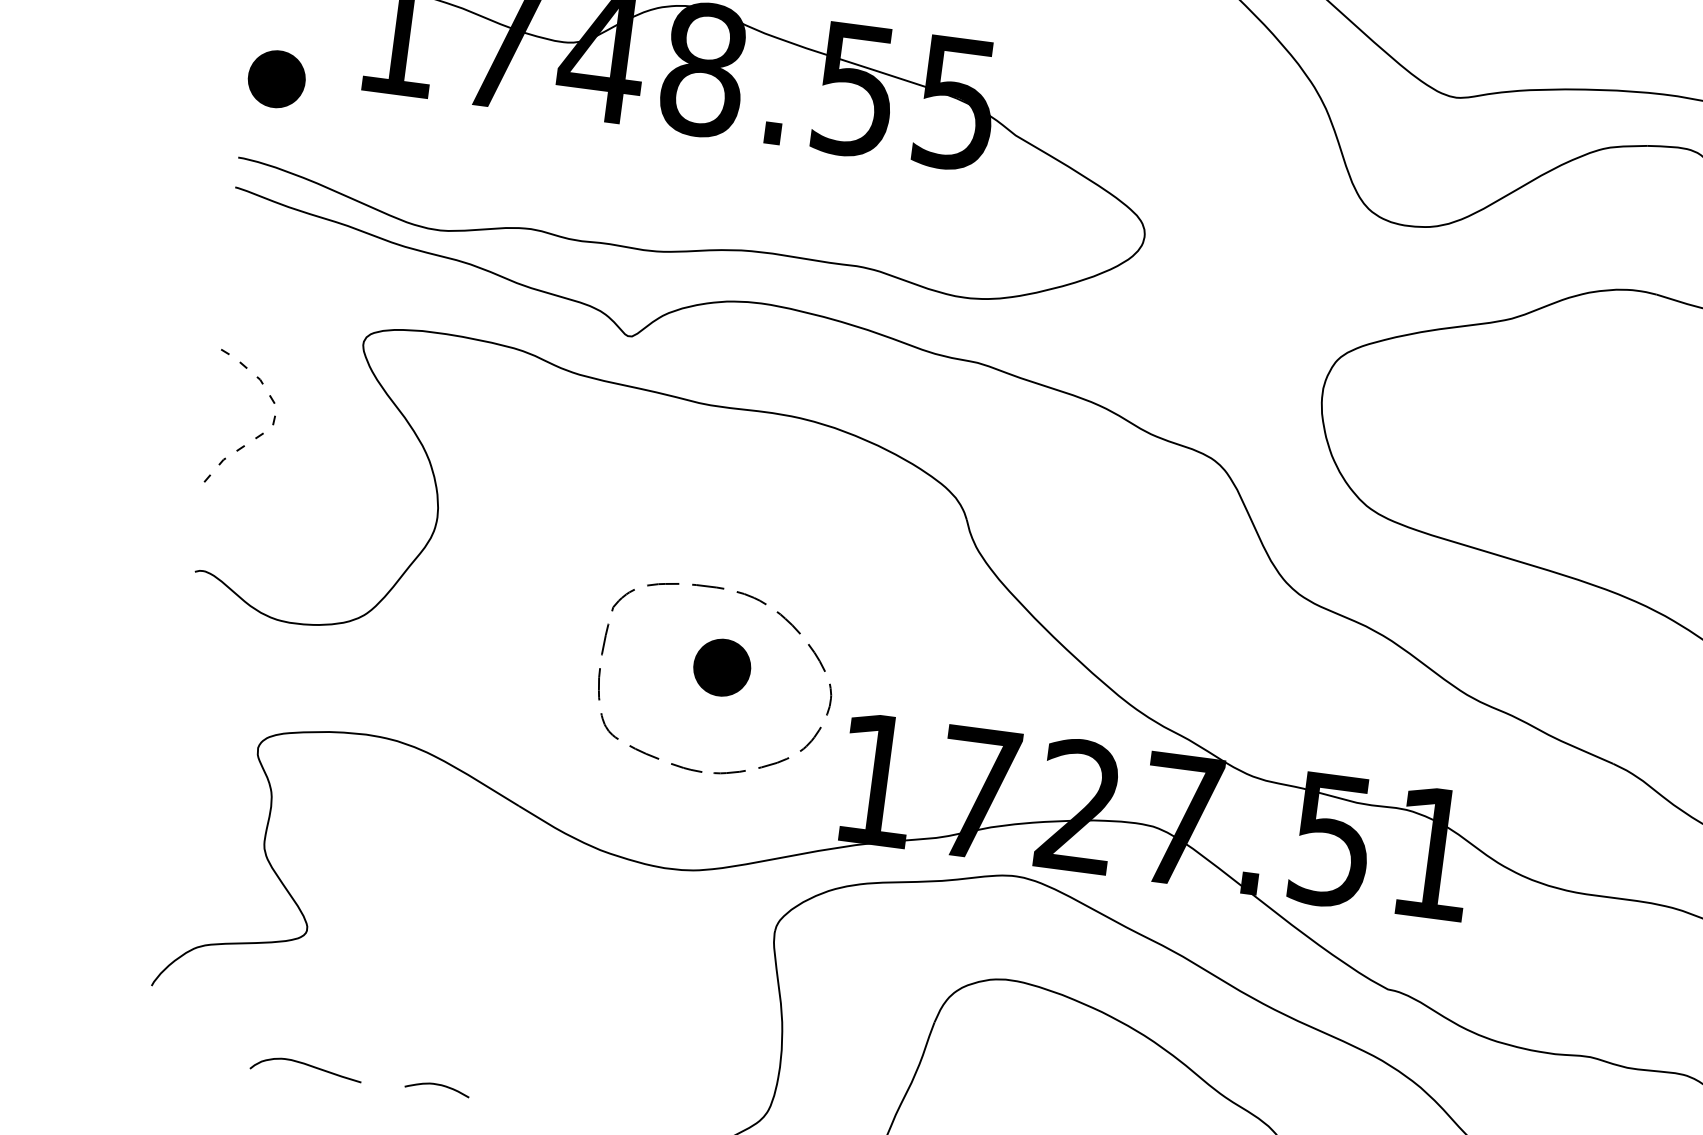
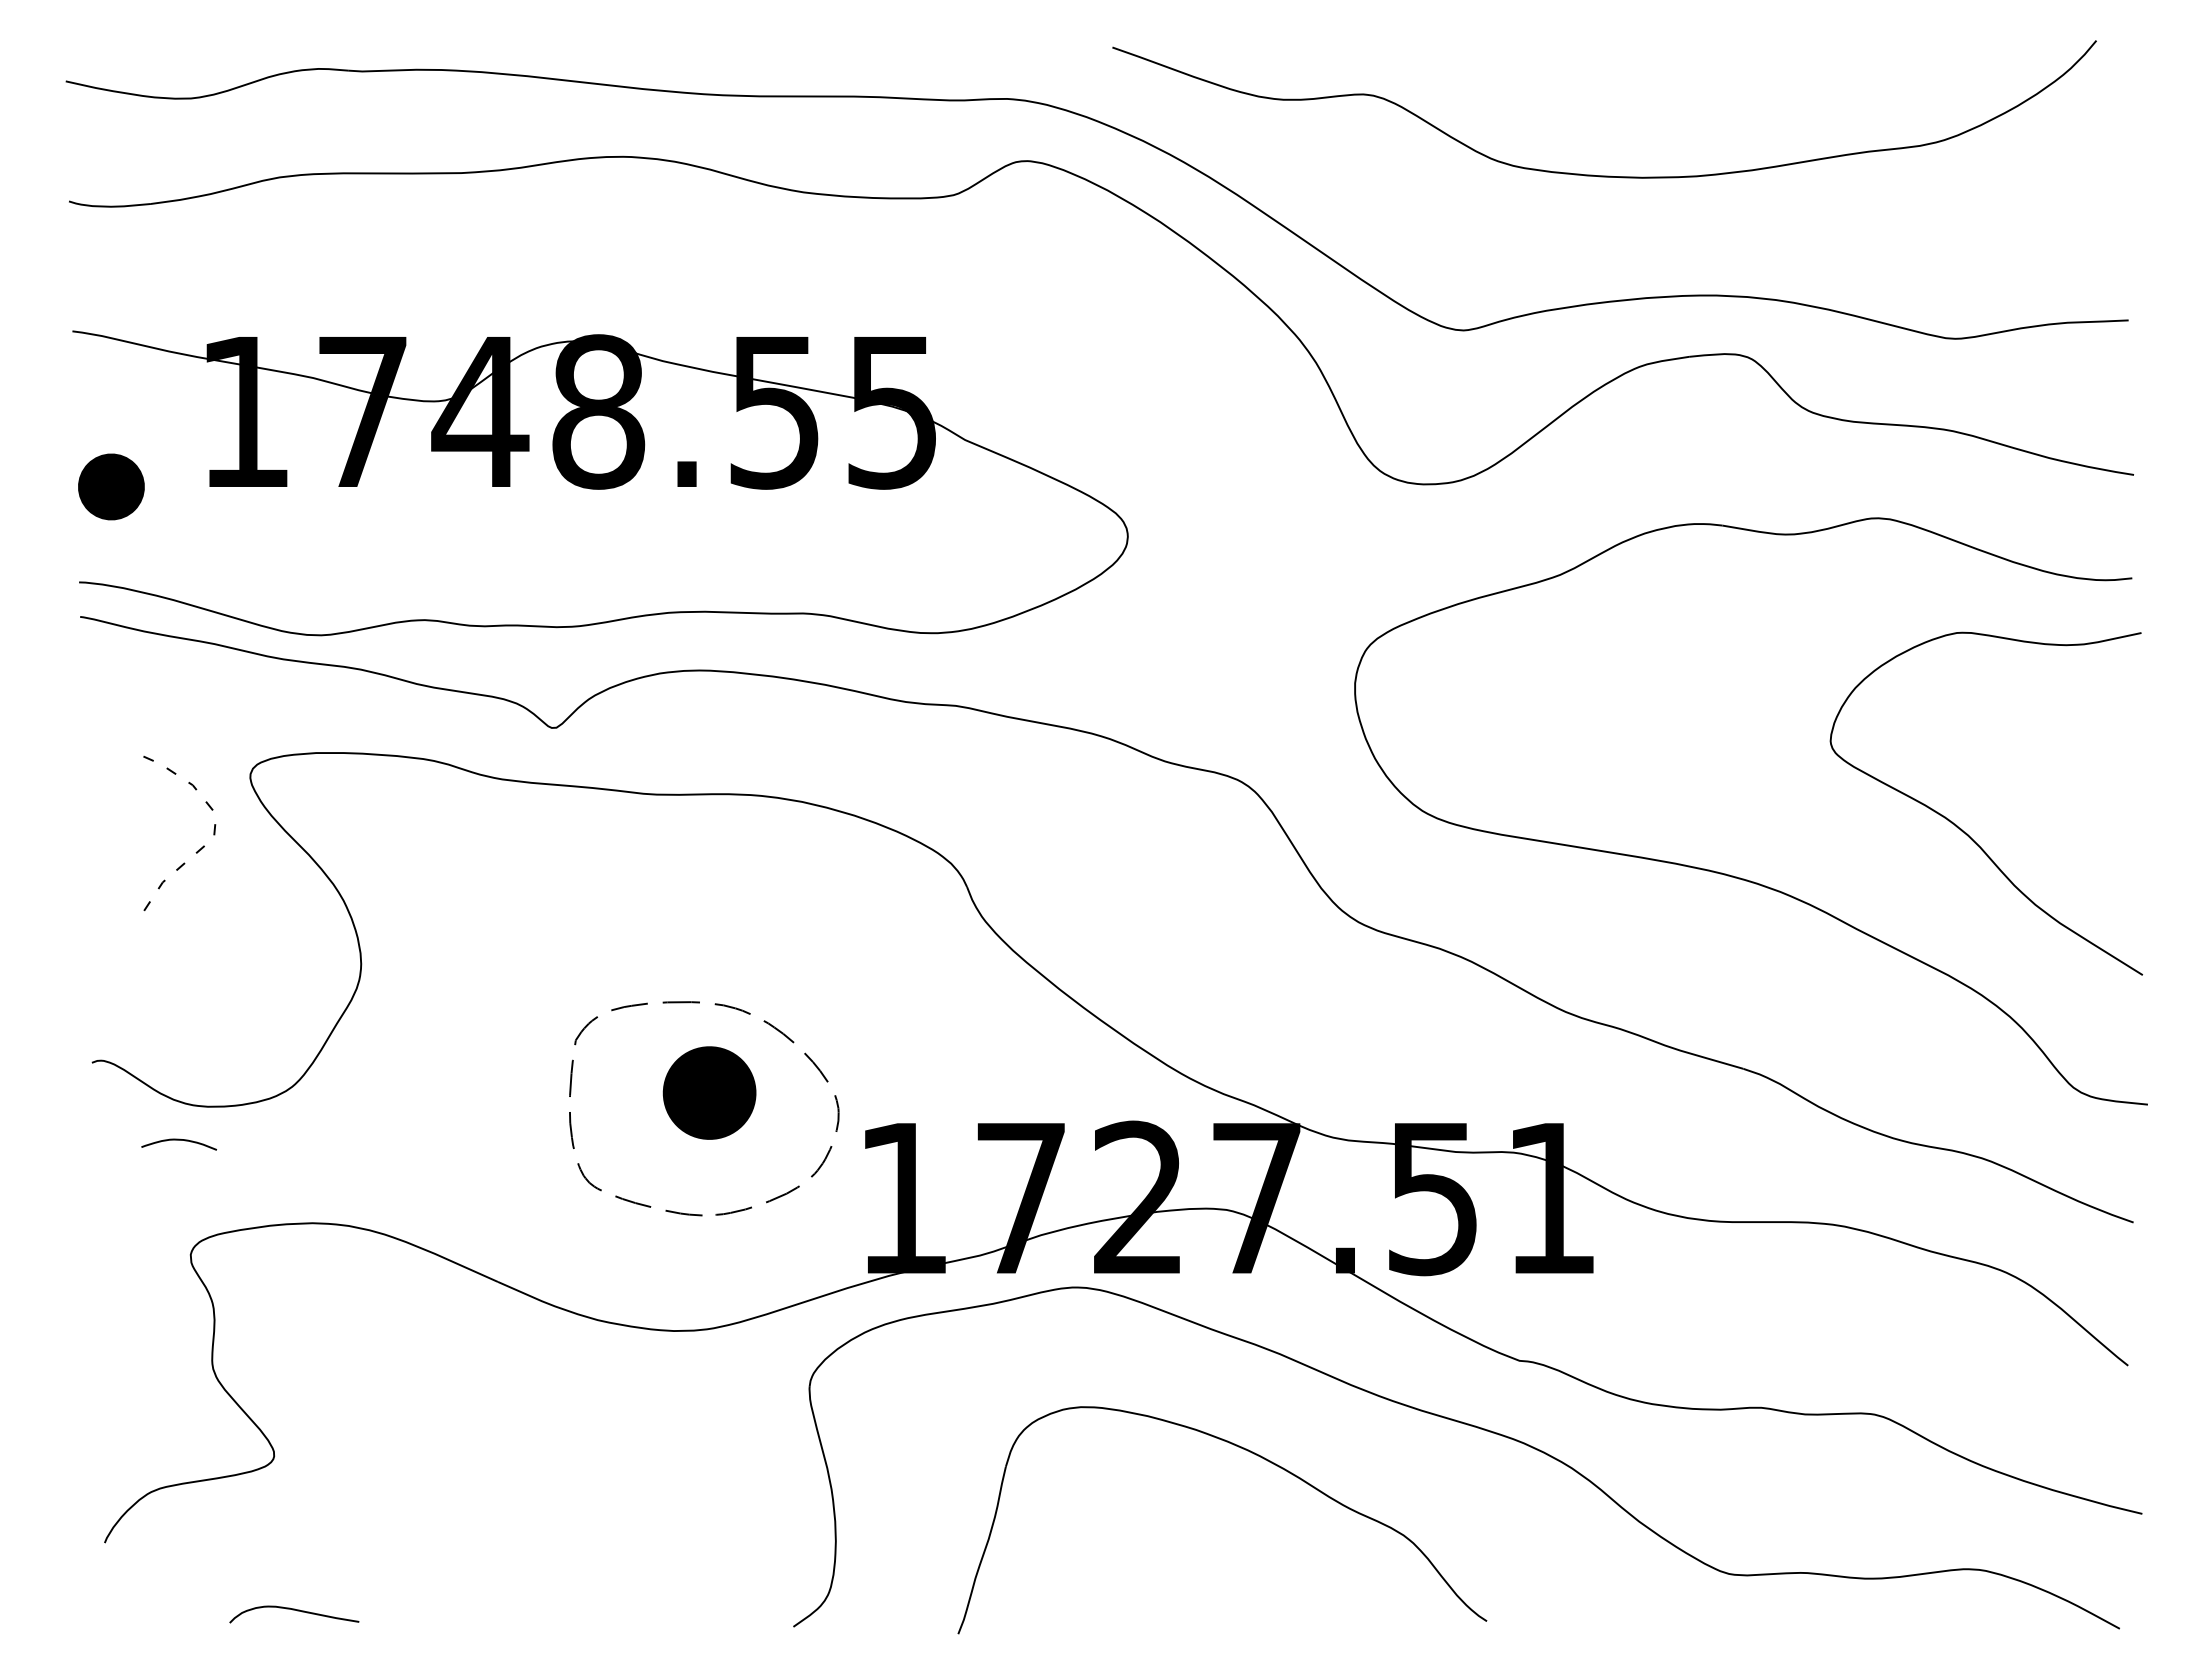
curve: (256, 436) -> (197, 850), moved
part: (722, 667) -> (709, 1092), size x1.4
curve: (437, 1085) -> (178, 1140), moved

